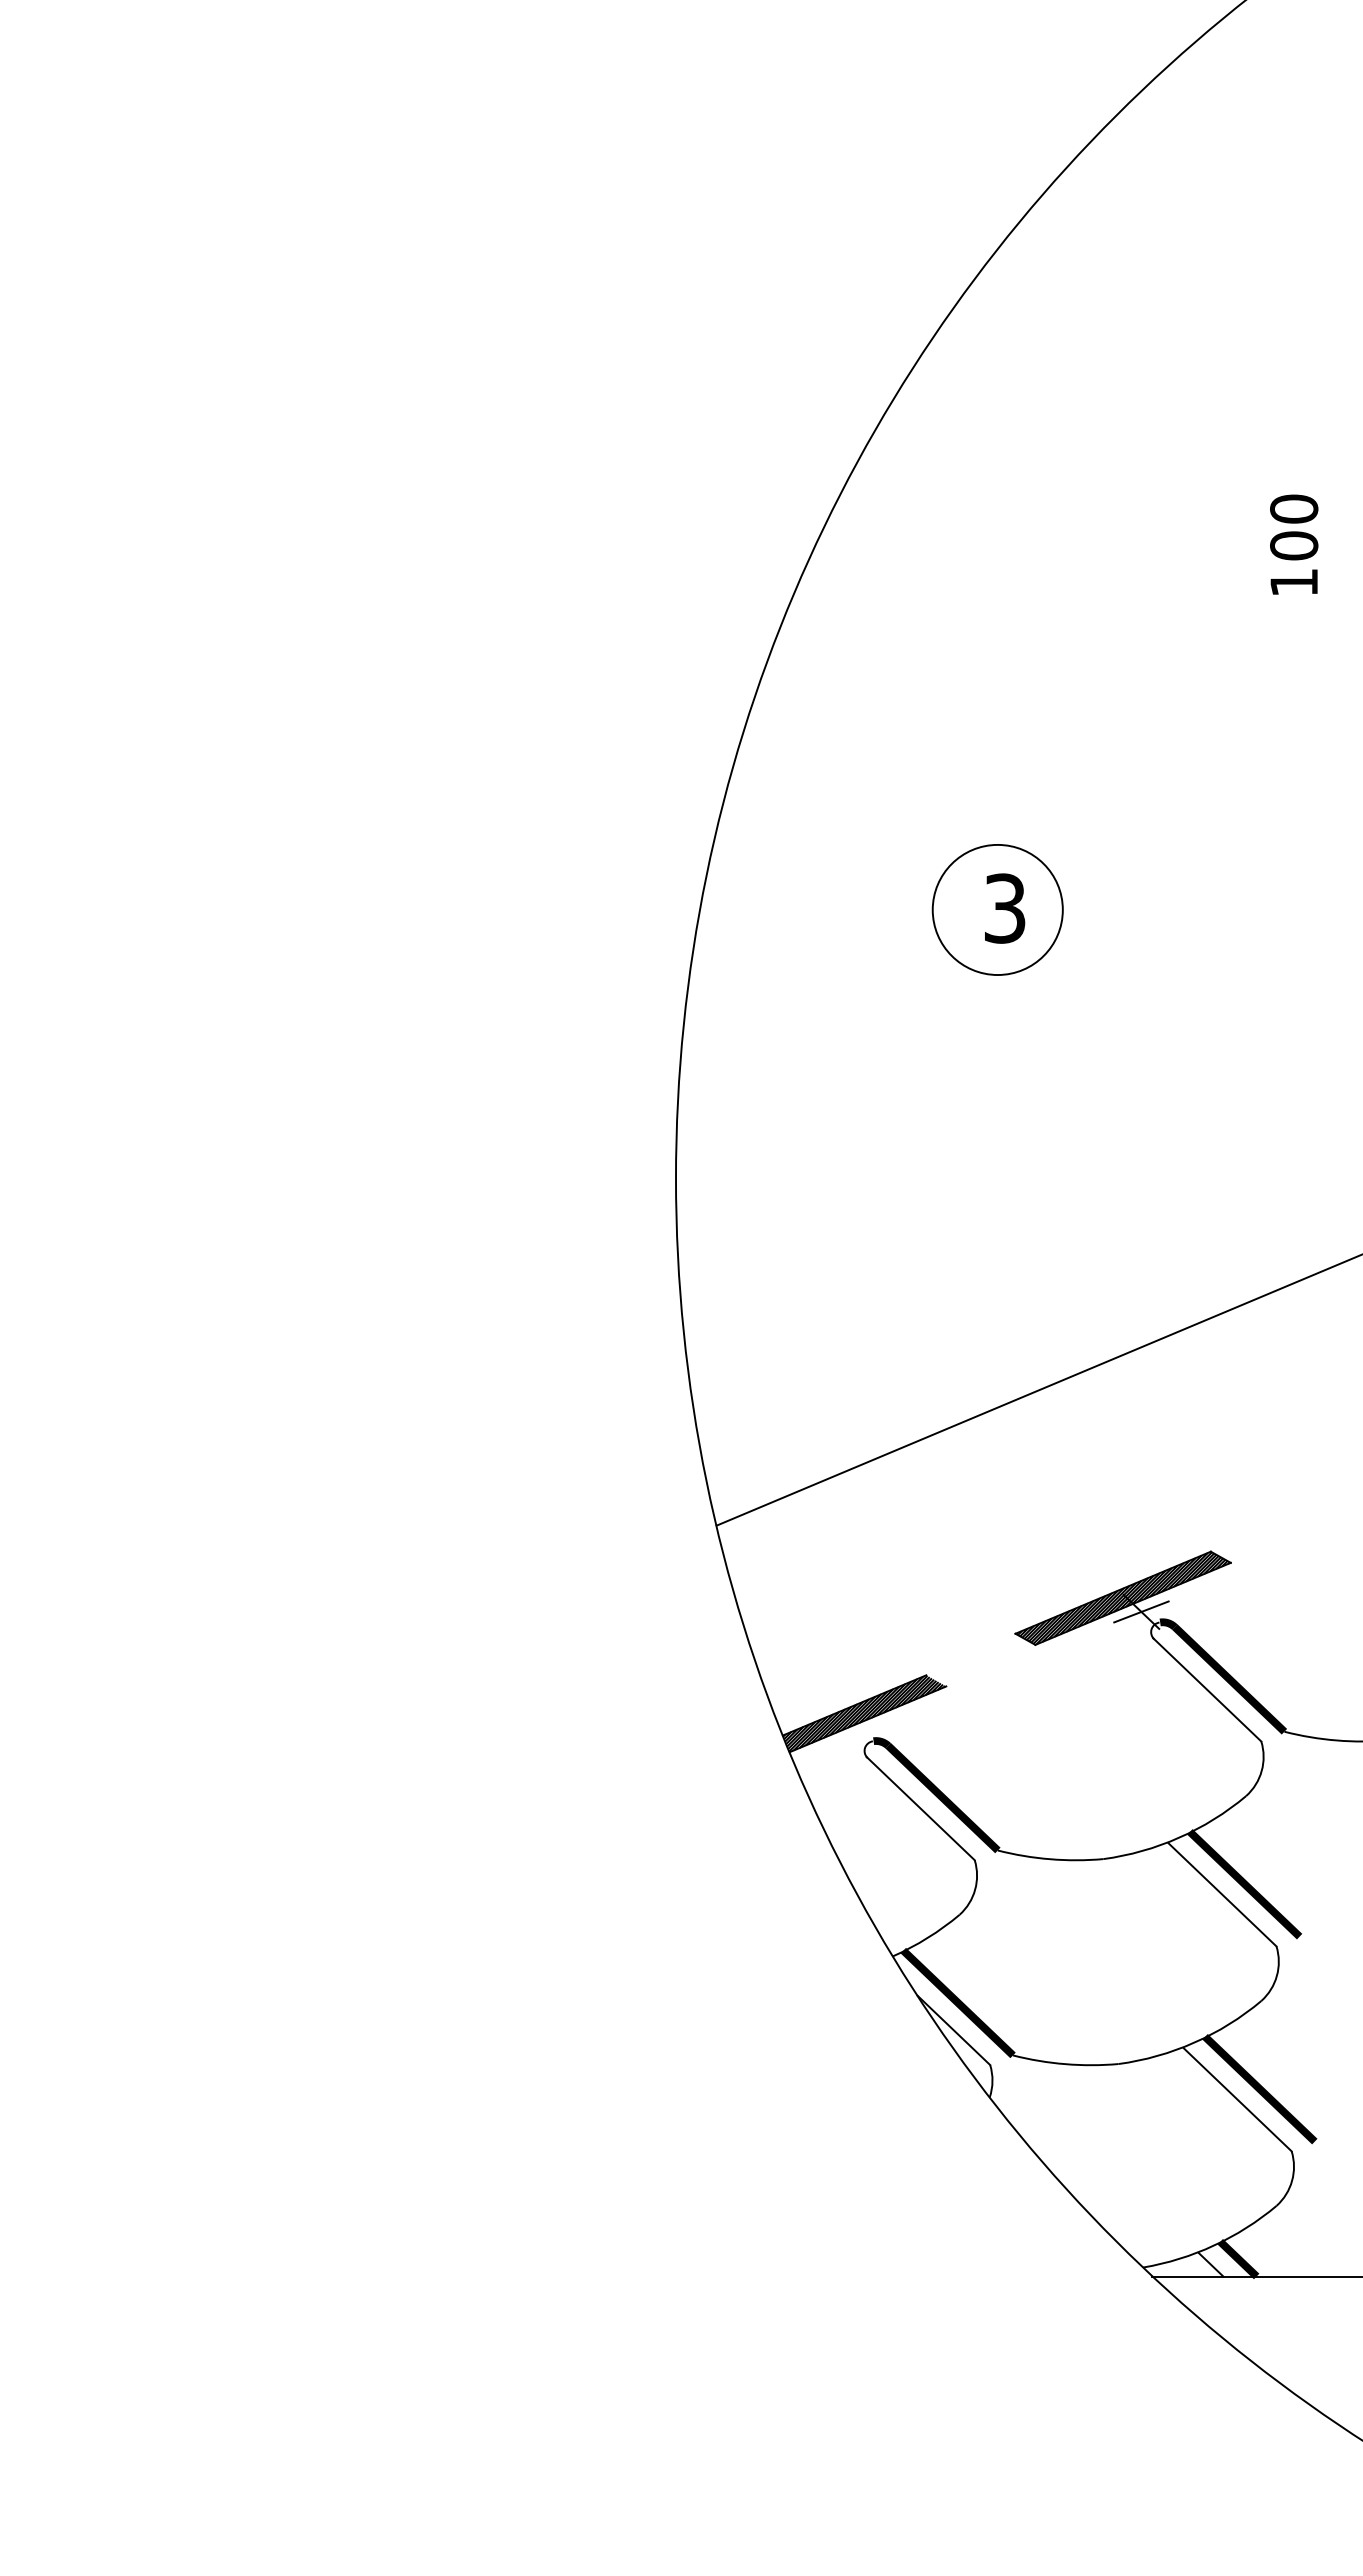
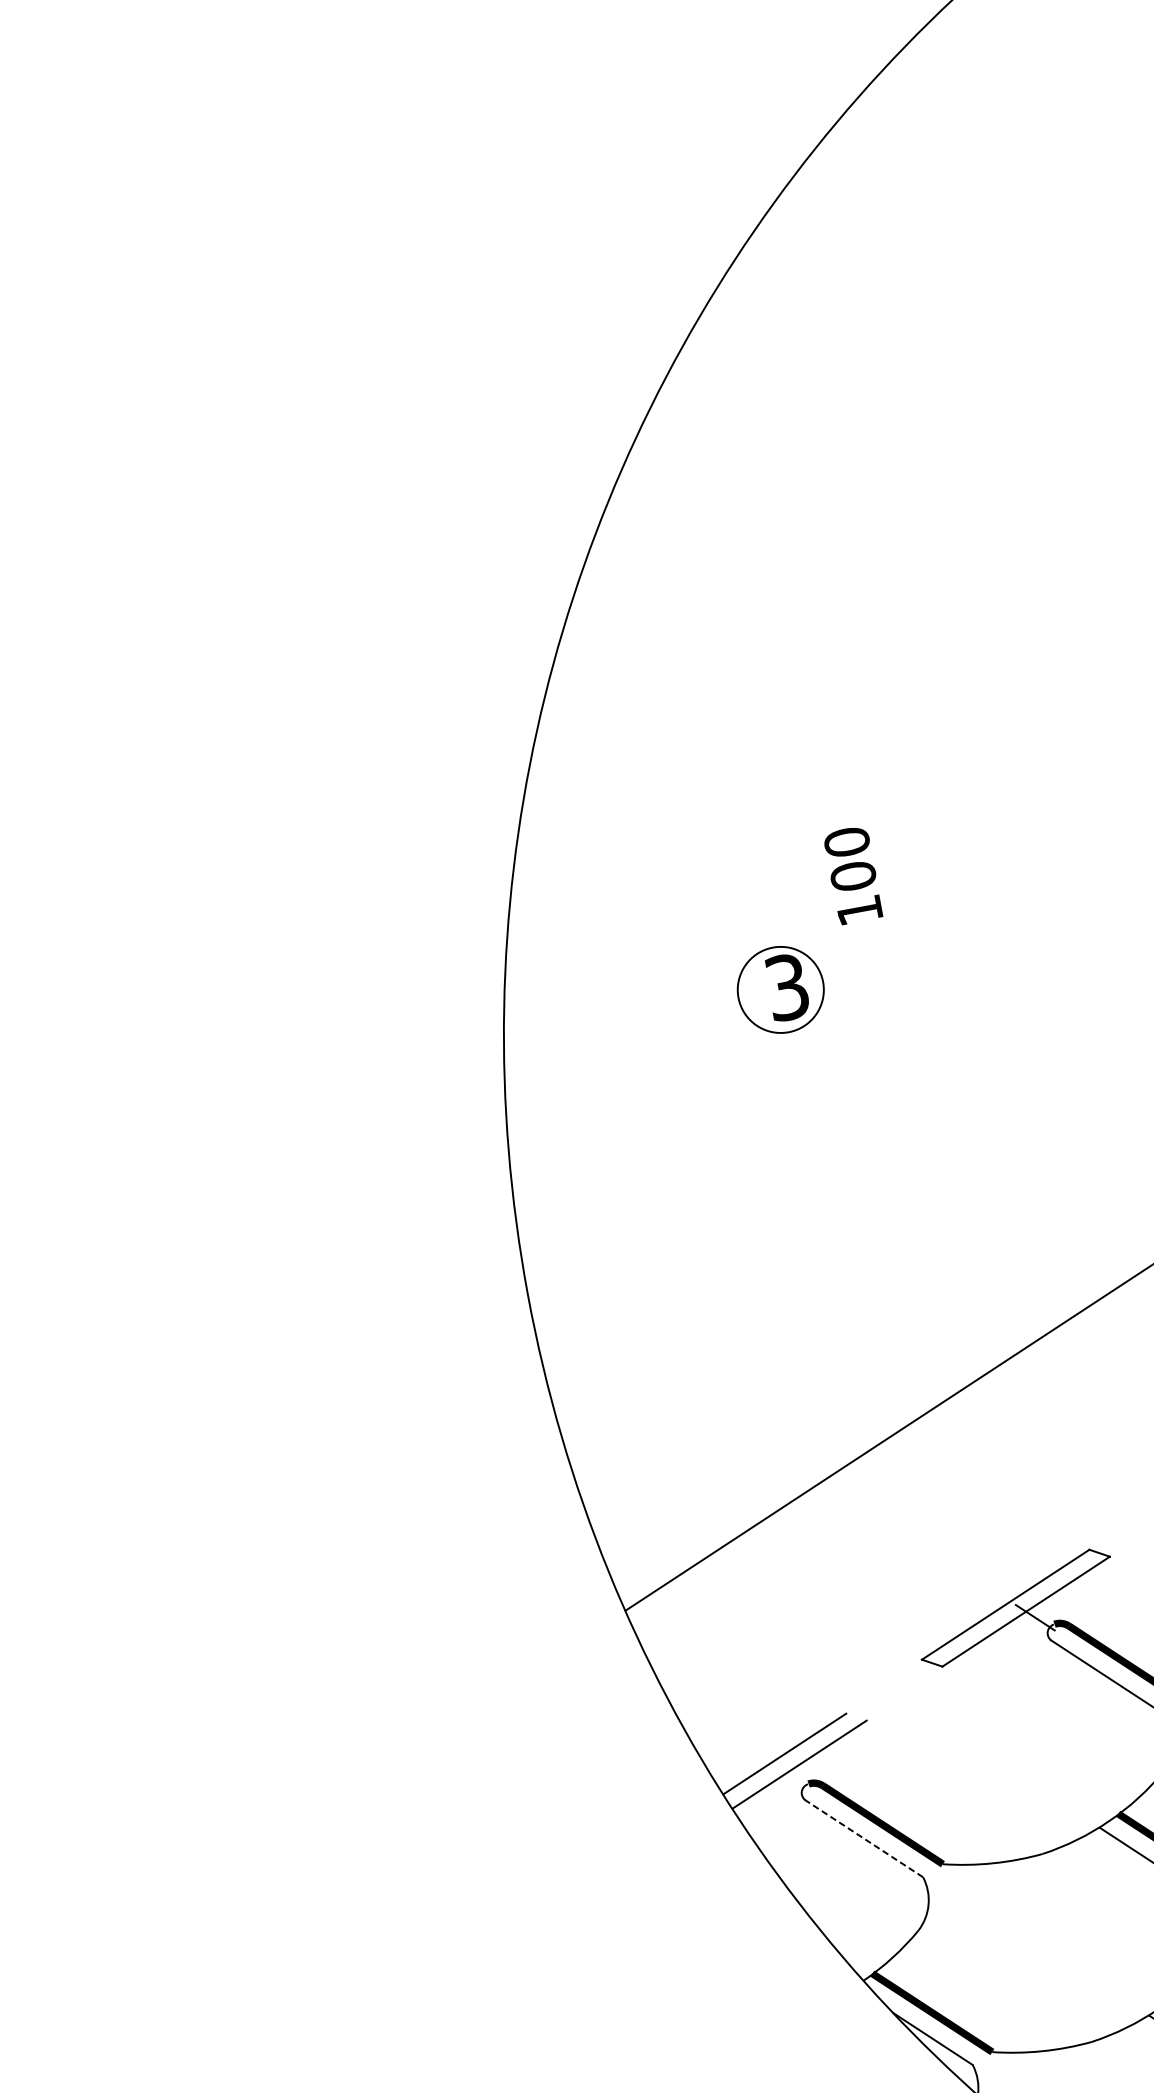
text: (1294, 544) -> (853, 875), moved
circle: (997, 909) -> (780, 989), size x0.7
hatch: (1122, 1598) -> (1015, 1608), removed
line: (1141, 1611) -> (1035, 1617), removed
hatch: (864, 1713) -> (795, 1759), removed
line: (920, 1808) -> (863, 1838), solid -> dashed

